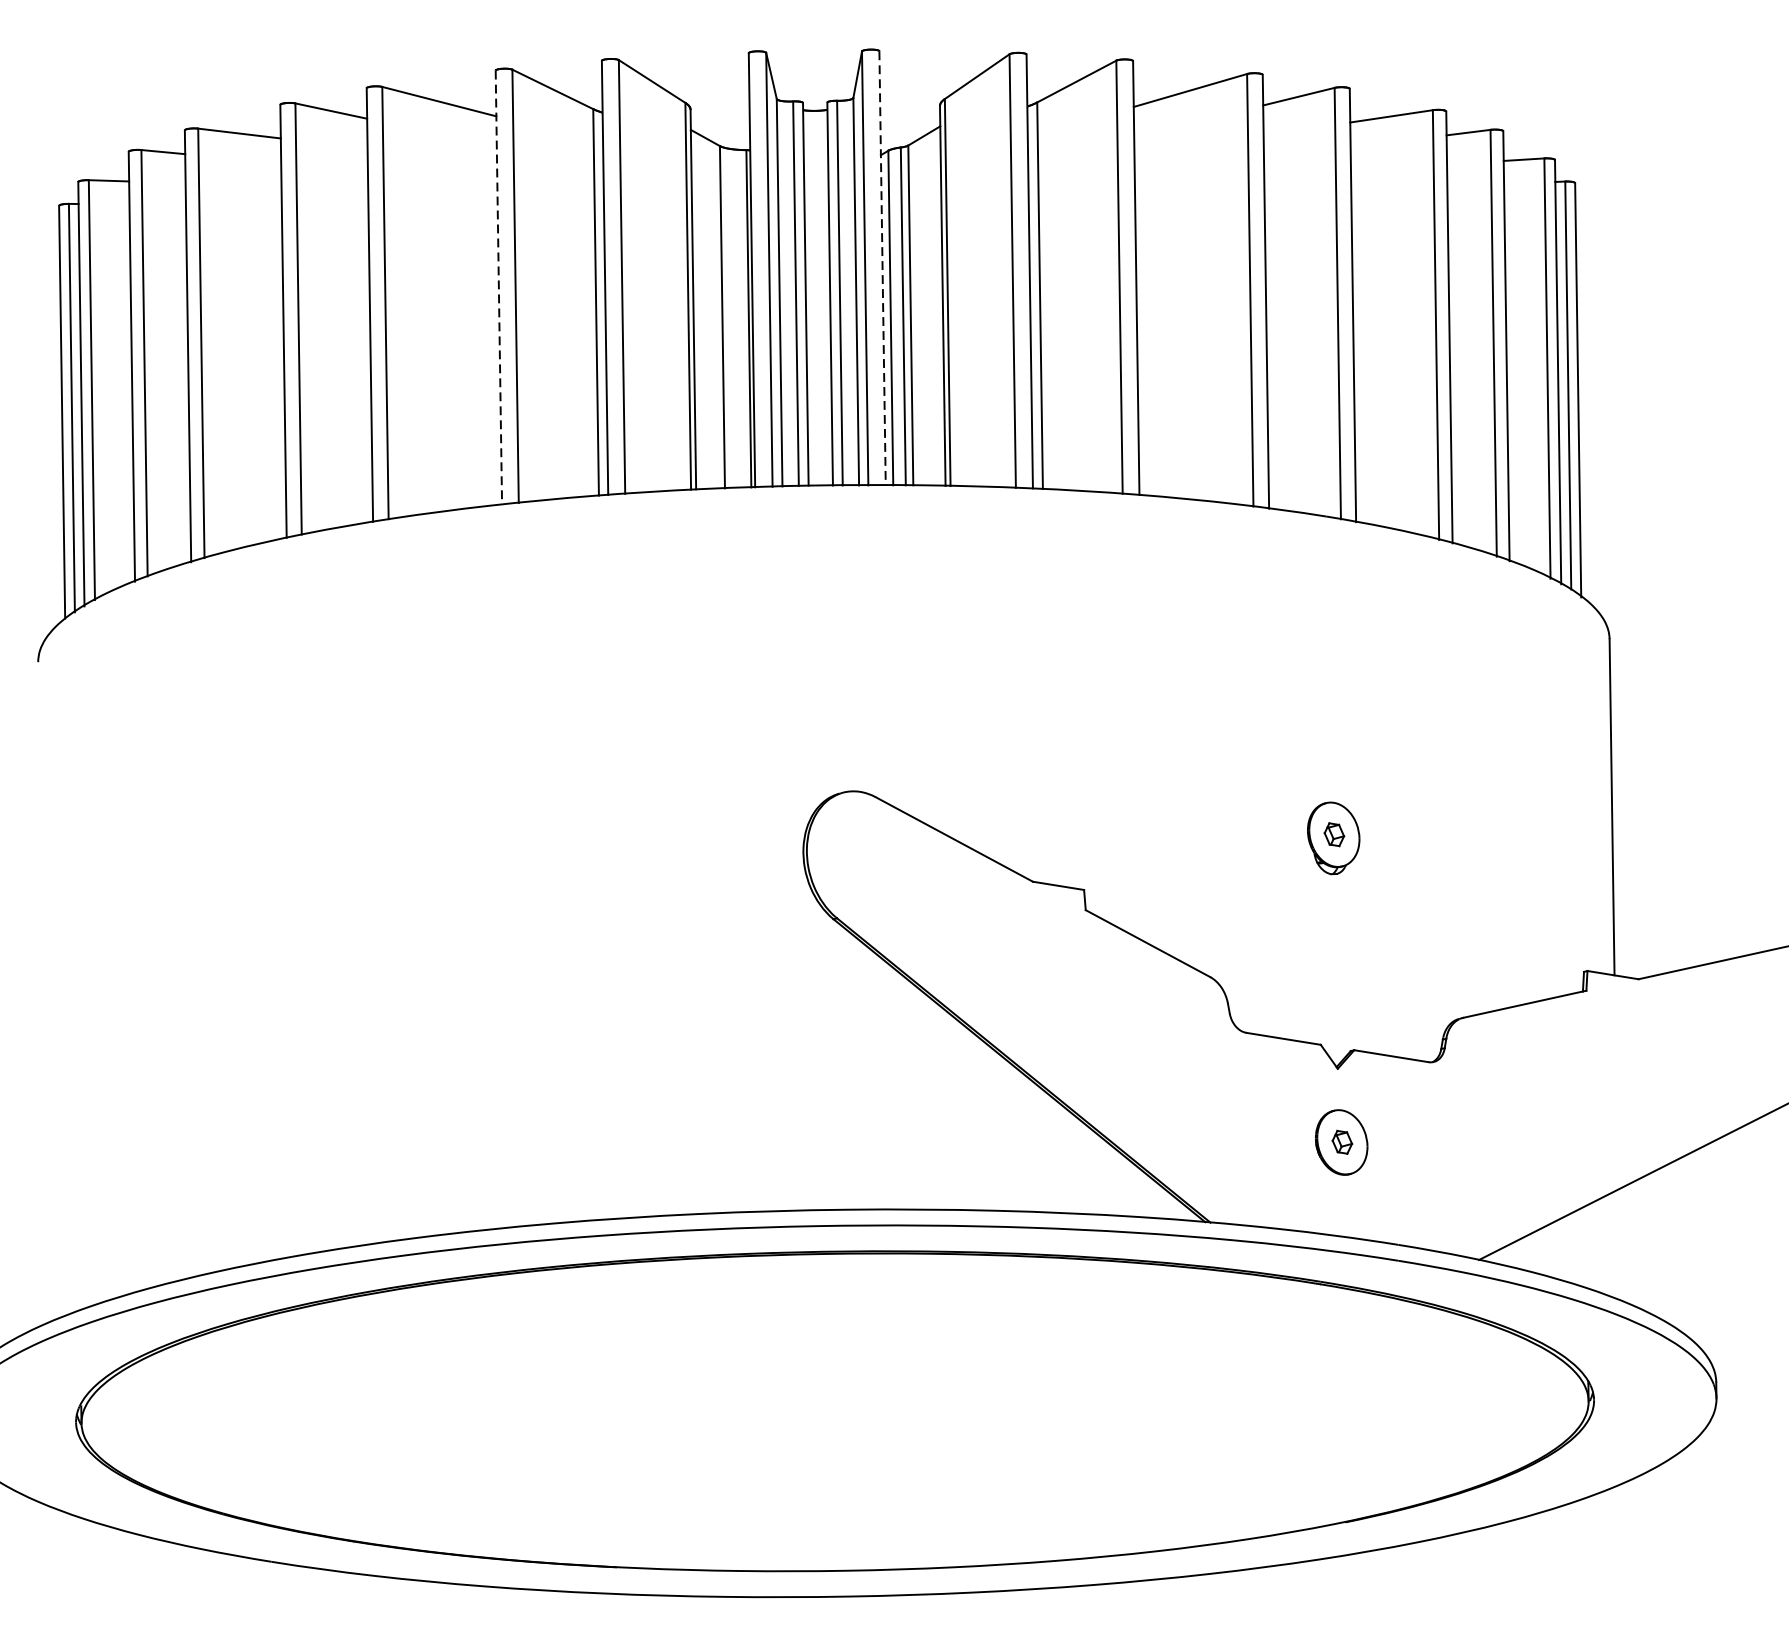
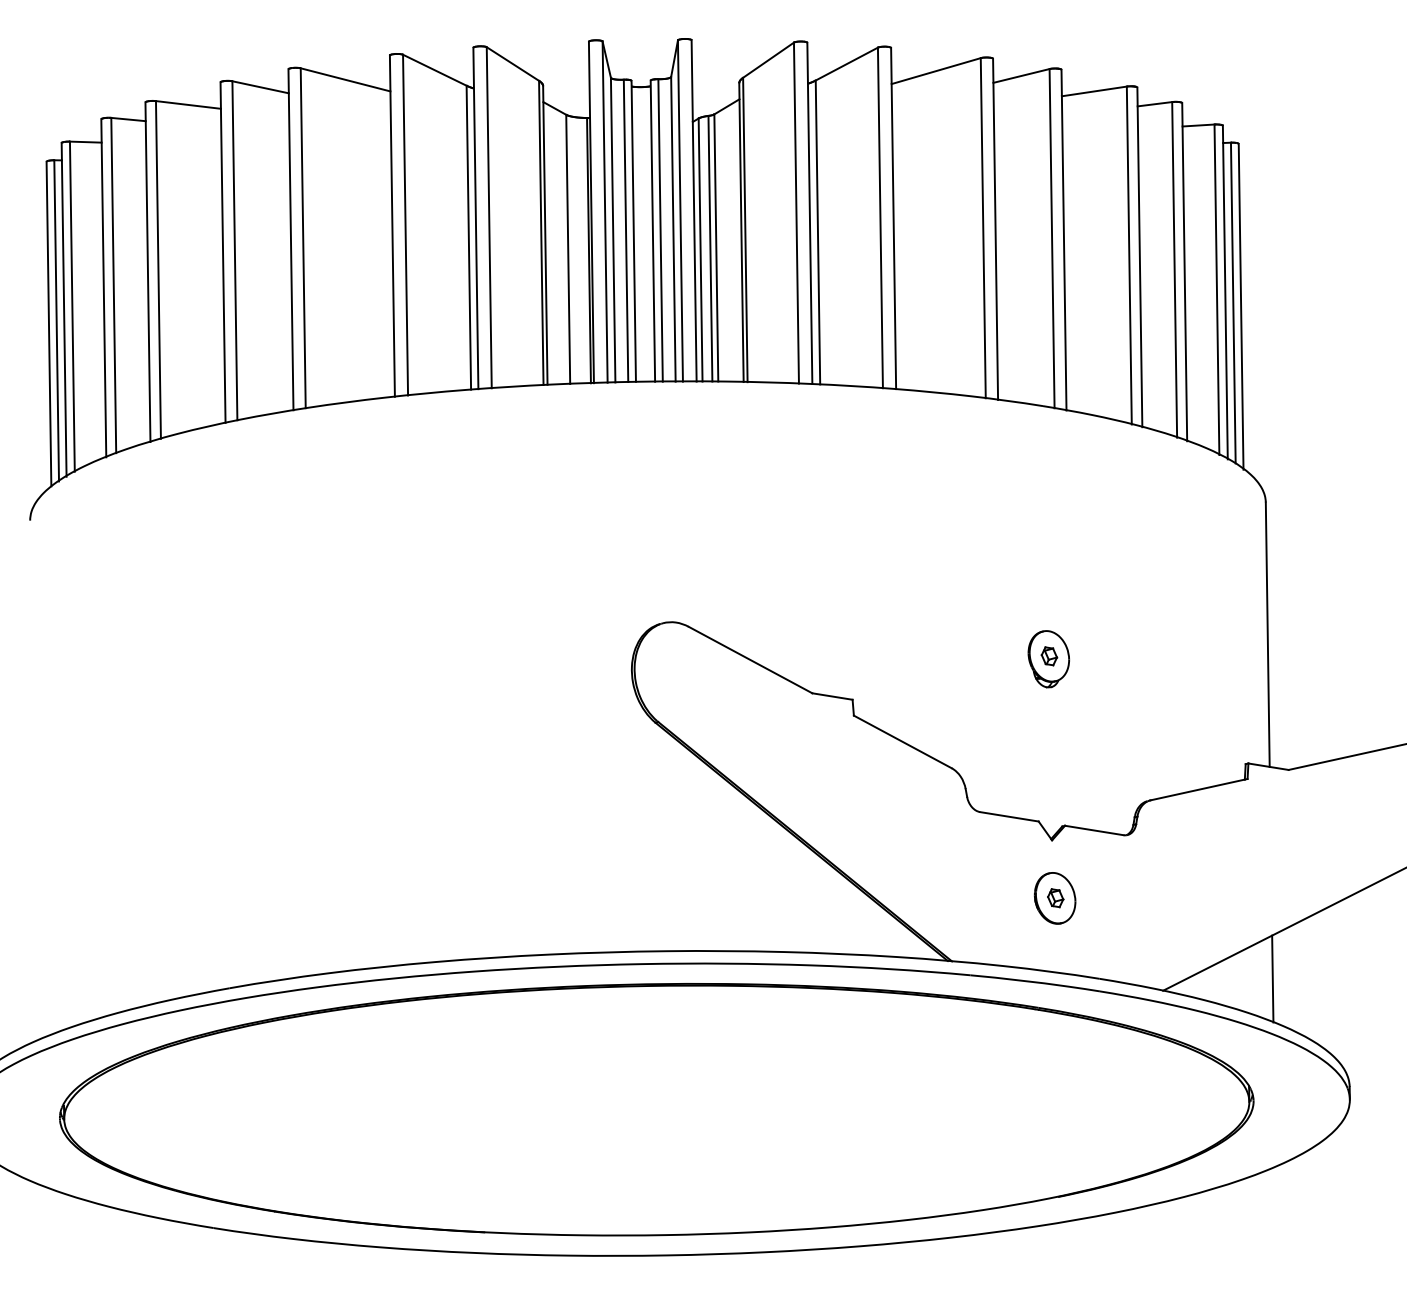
line: (883, 267) -> (694, 210), dashed -> solid
line: (499, 288) -> (392, 226), dashed -> solid
line: (1618, 1244) -> (1272, 978), added

